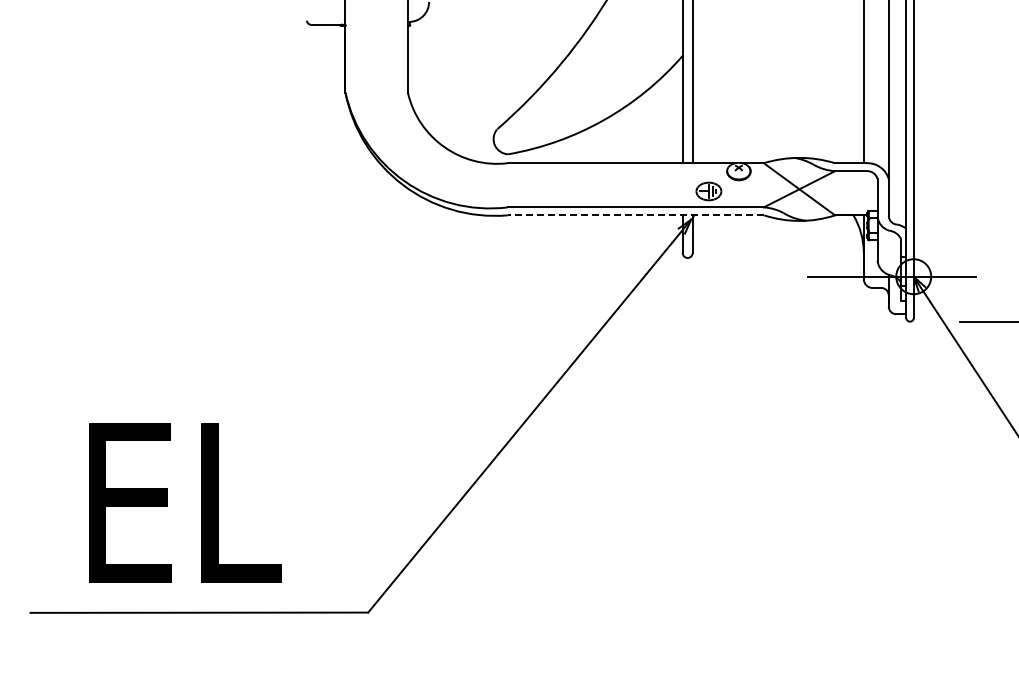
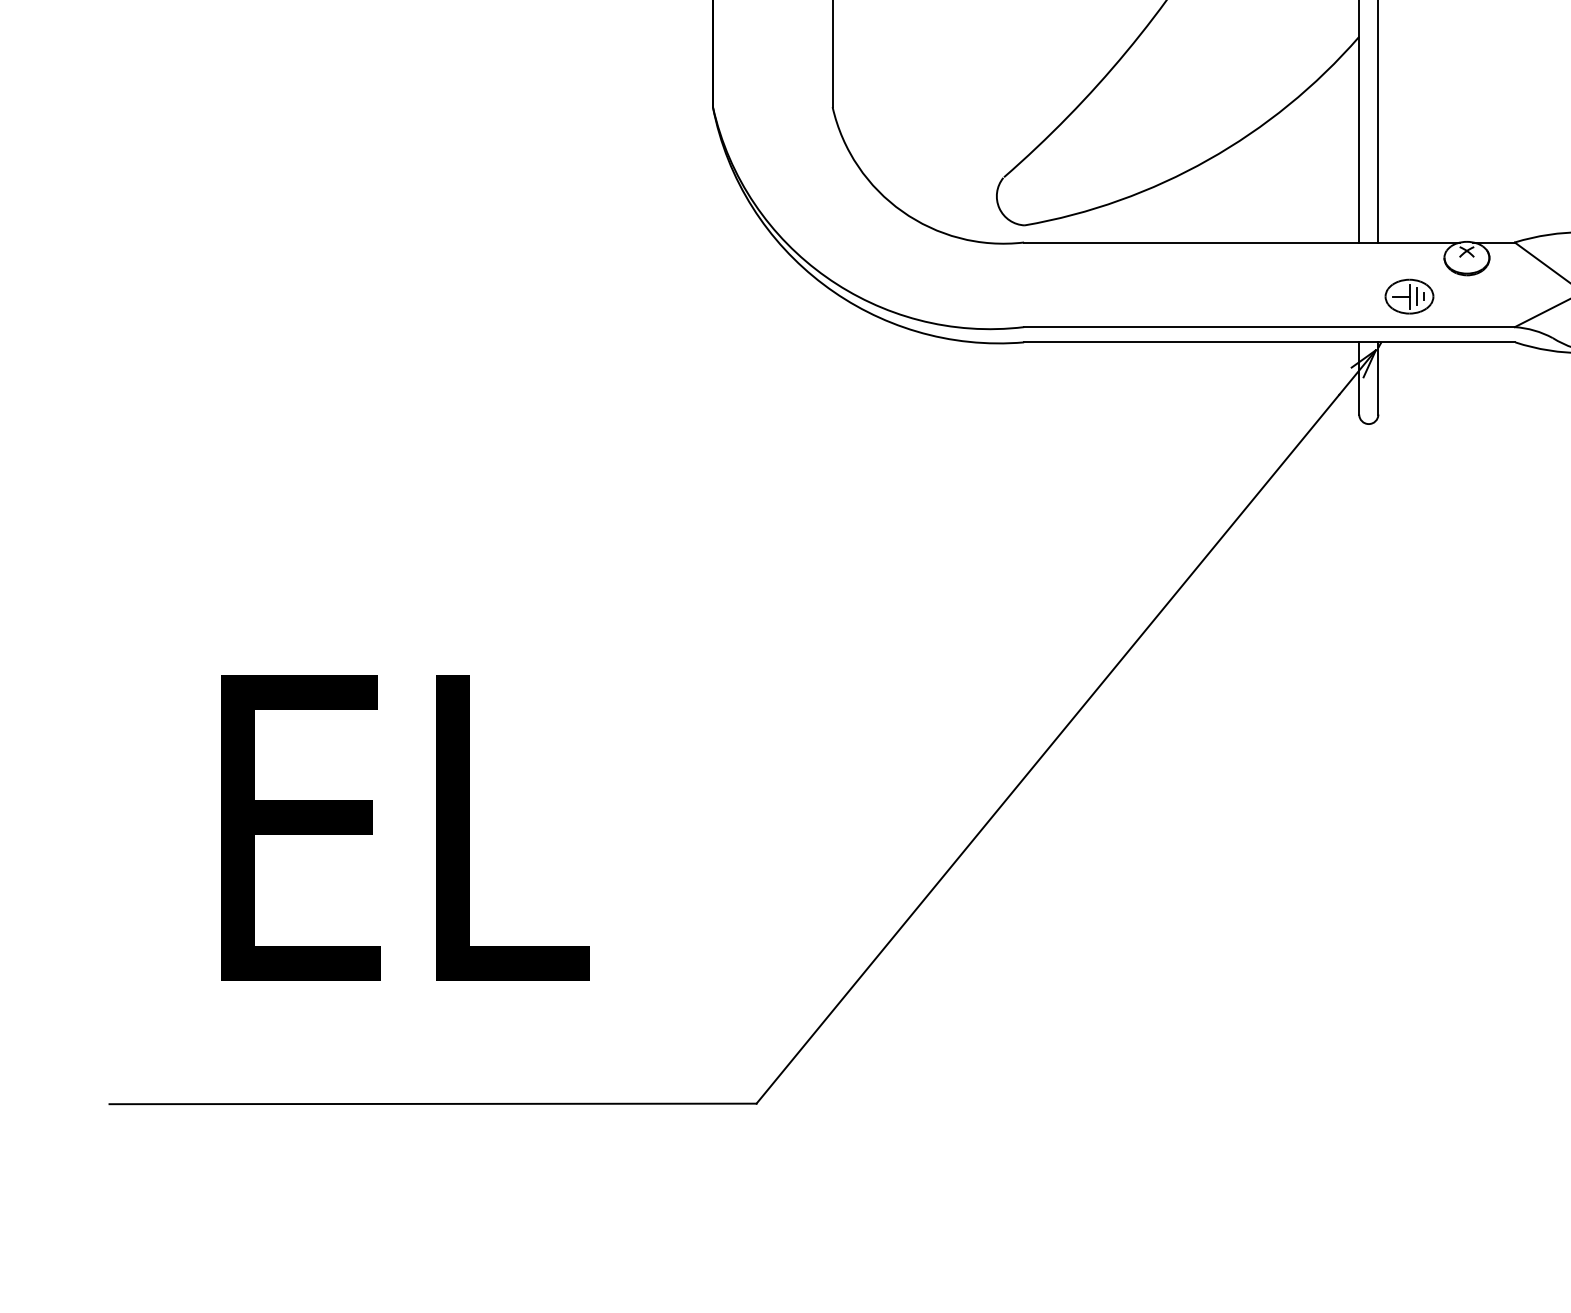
line: (635, 215) -> (1268, 342), dashed -> solid
text: (185, 502) -> (406, 827), moved

